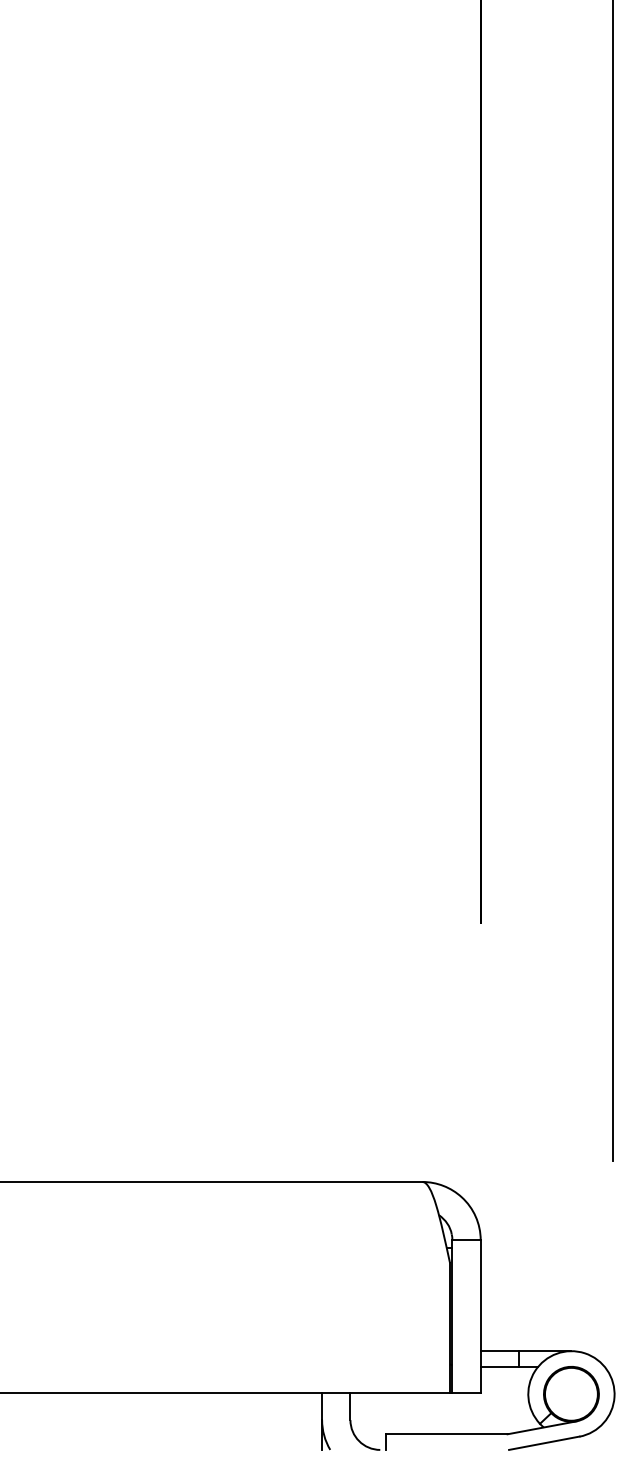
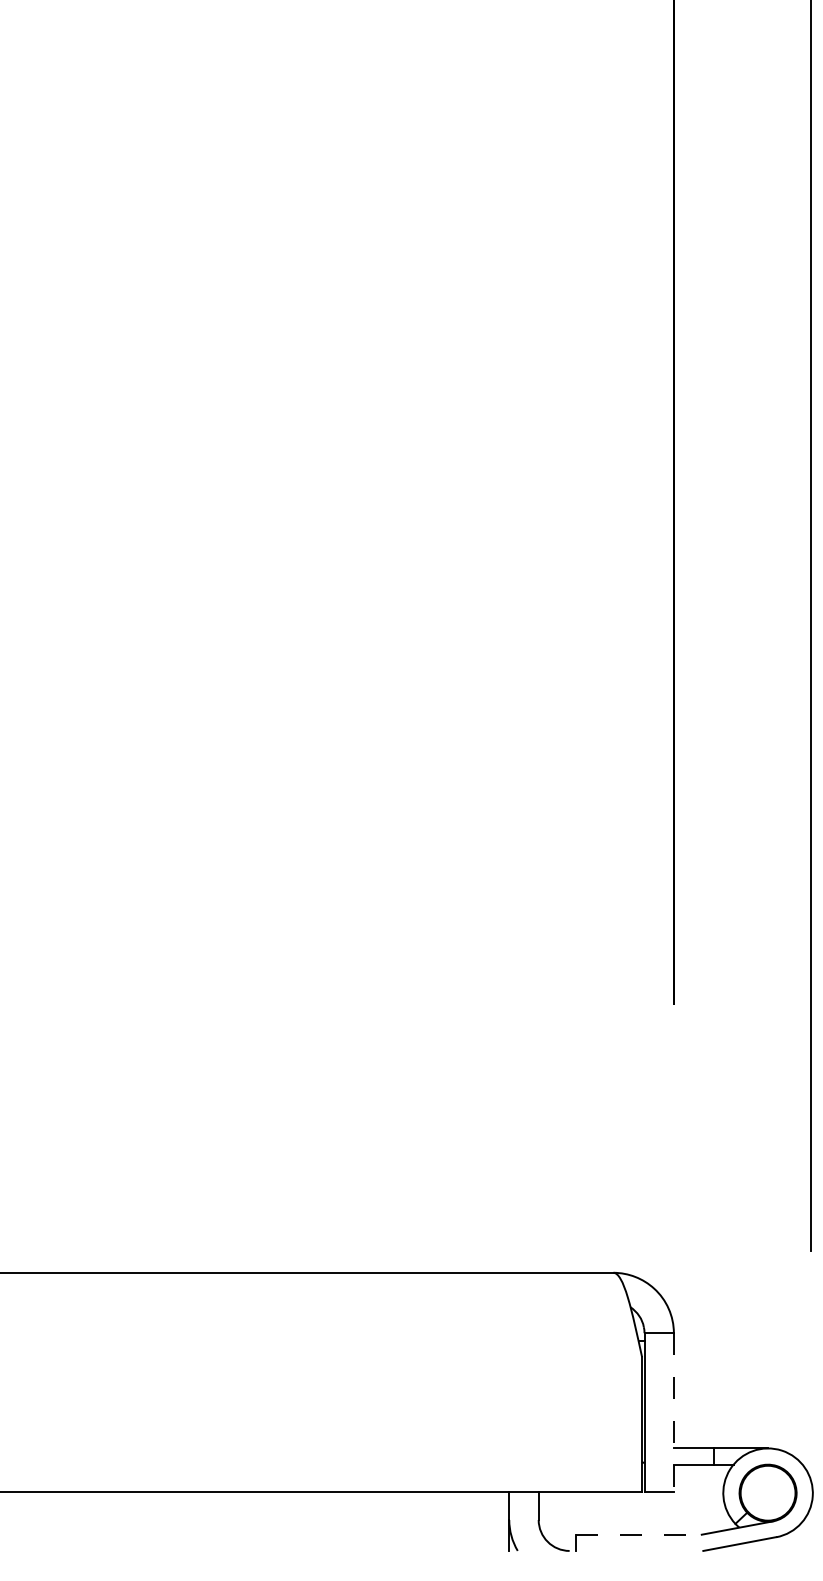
line: (480, 1316) -> (673, 1412), solid -> dashed
line: (446, 1434) -> (638, 1534), solid -> dashed

